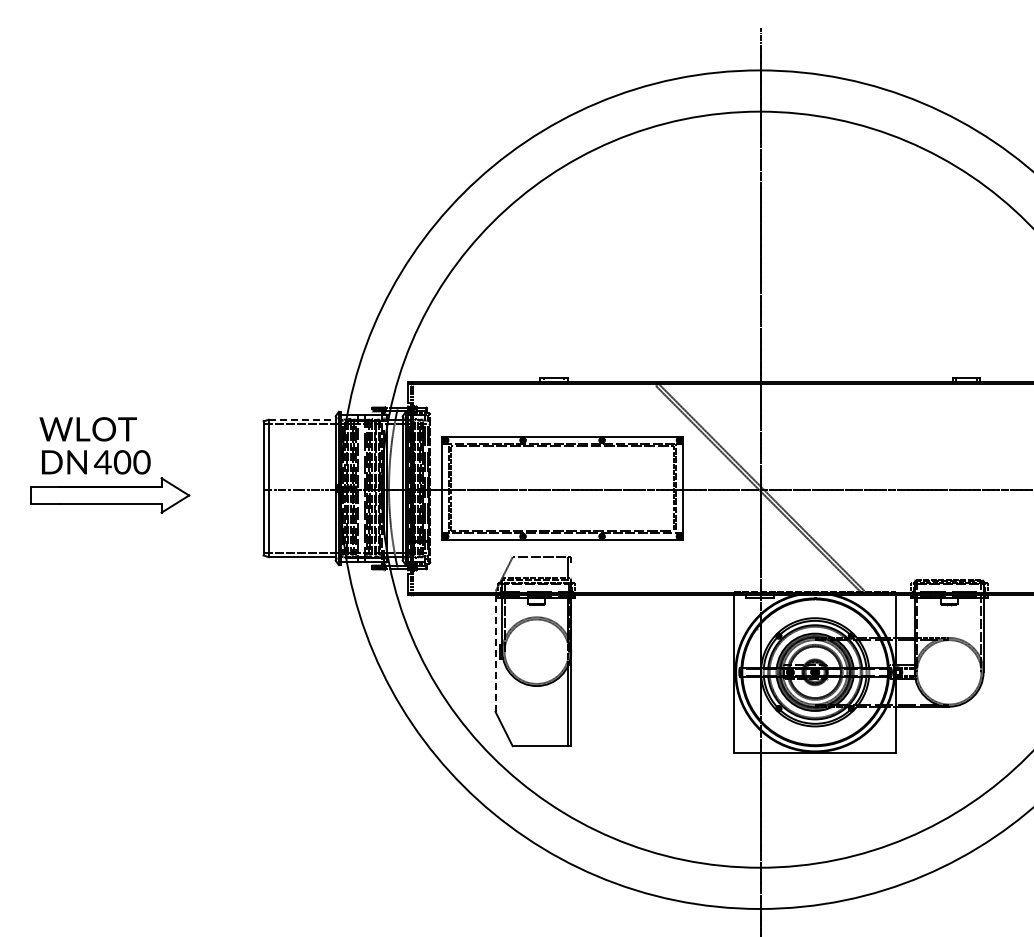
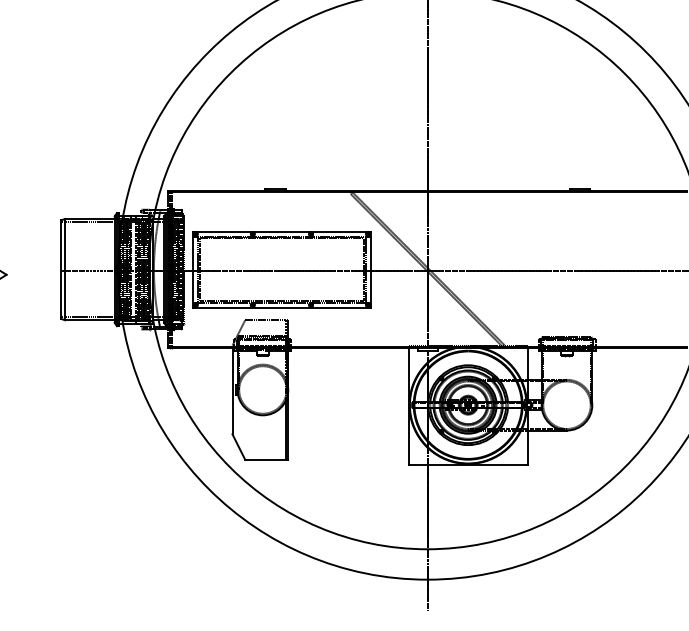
line: (302, 419) -> (90, 218), dashed -> solid
line: (495, 653) -> (232, 391), dashed -> solid

